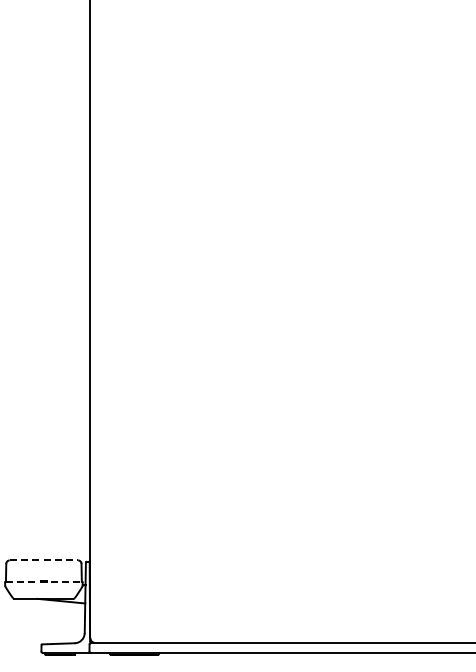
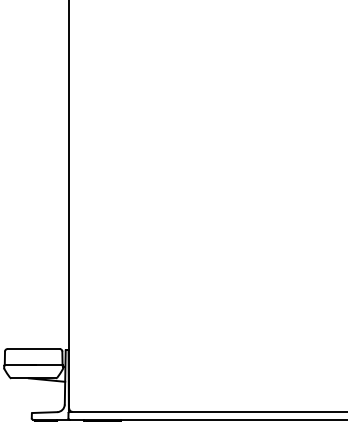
line: (44, 560) -> (34, 349), dashed -> solid
line: (44, 581) -> (34, 365), dashed -> solid

